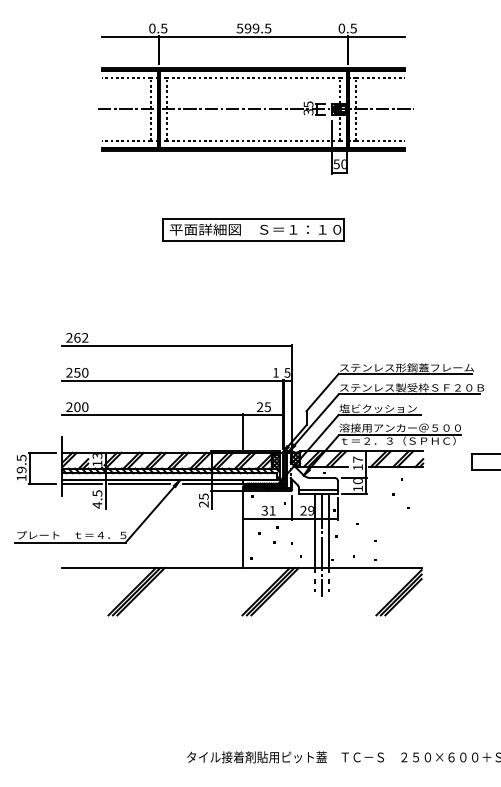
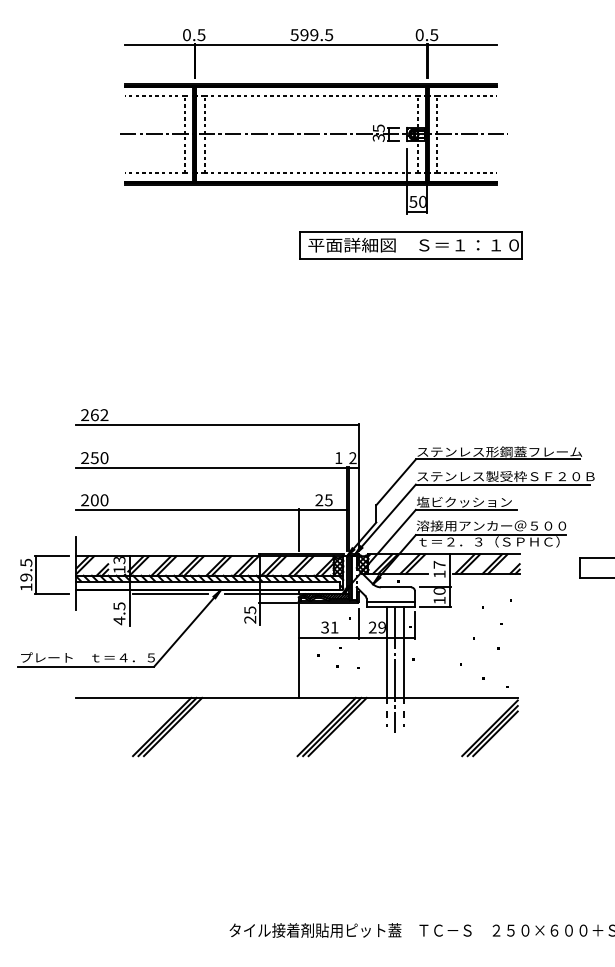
part: (252, 229) -> (410, 245), moved
text: (287, 373) -> (352, 458), 5 -> 2
line: (82, 483) -> (100, 594), removed

